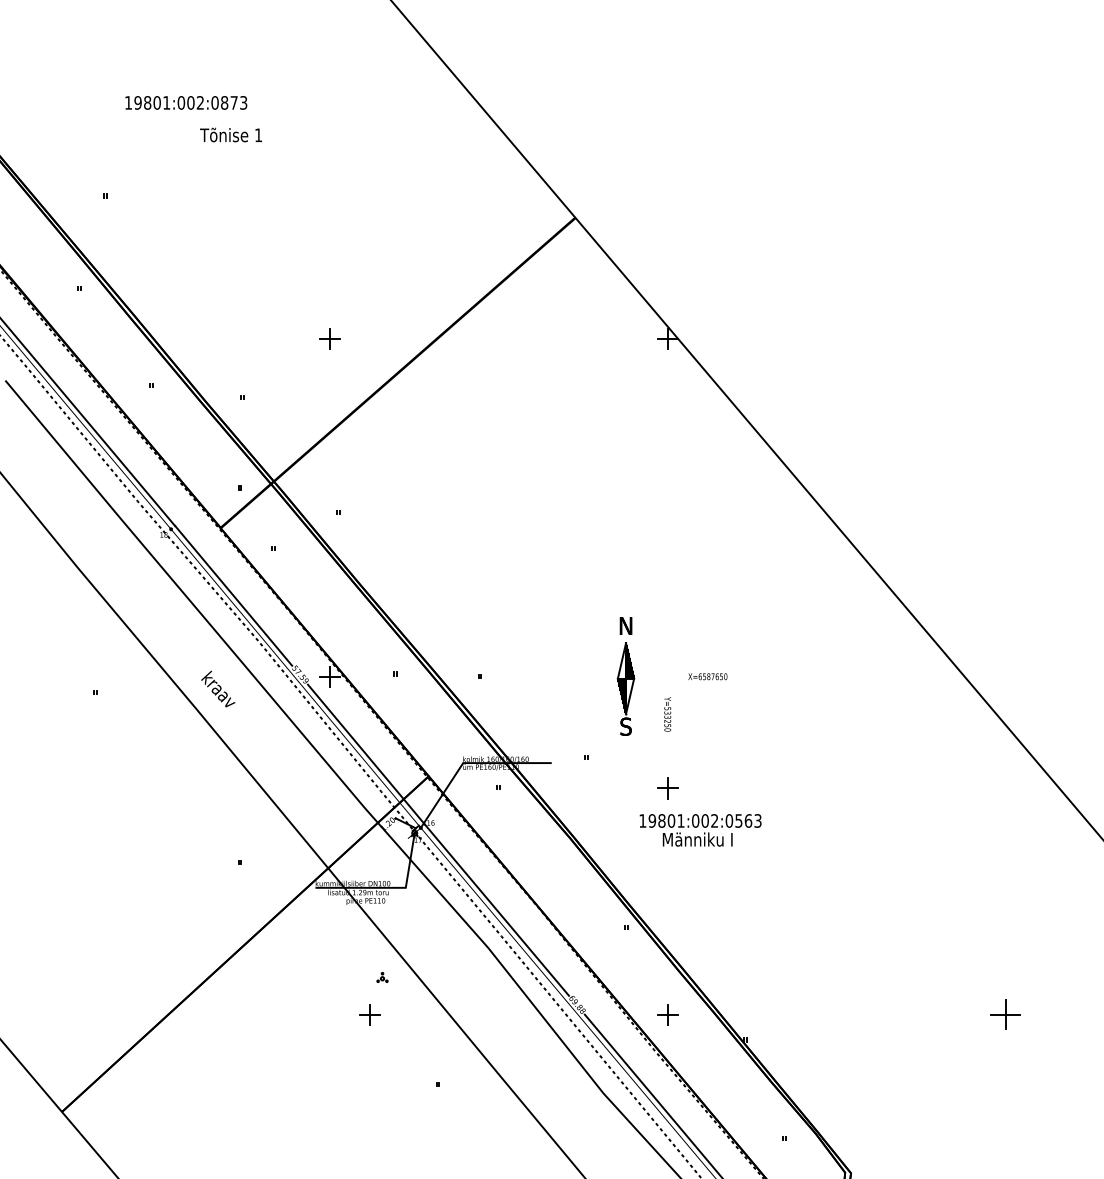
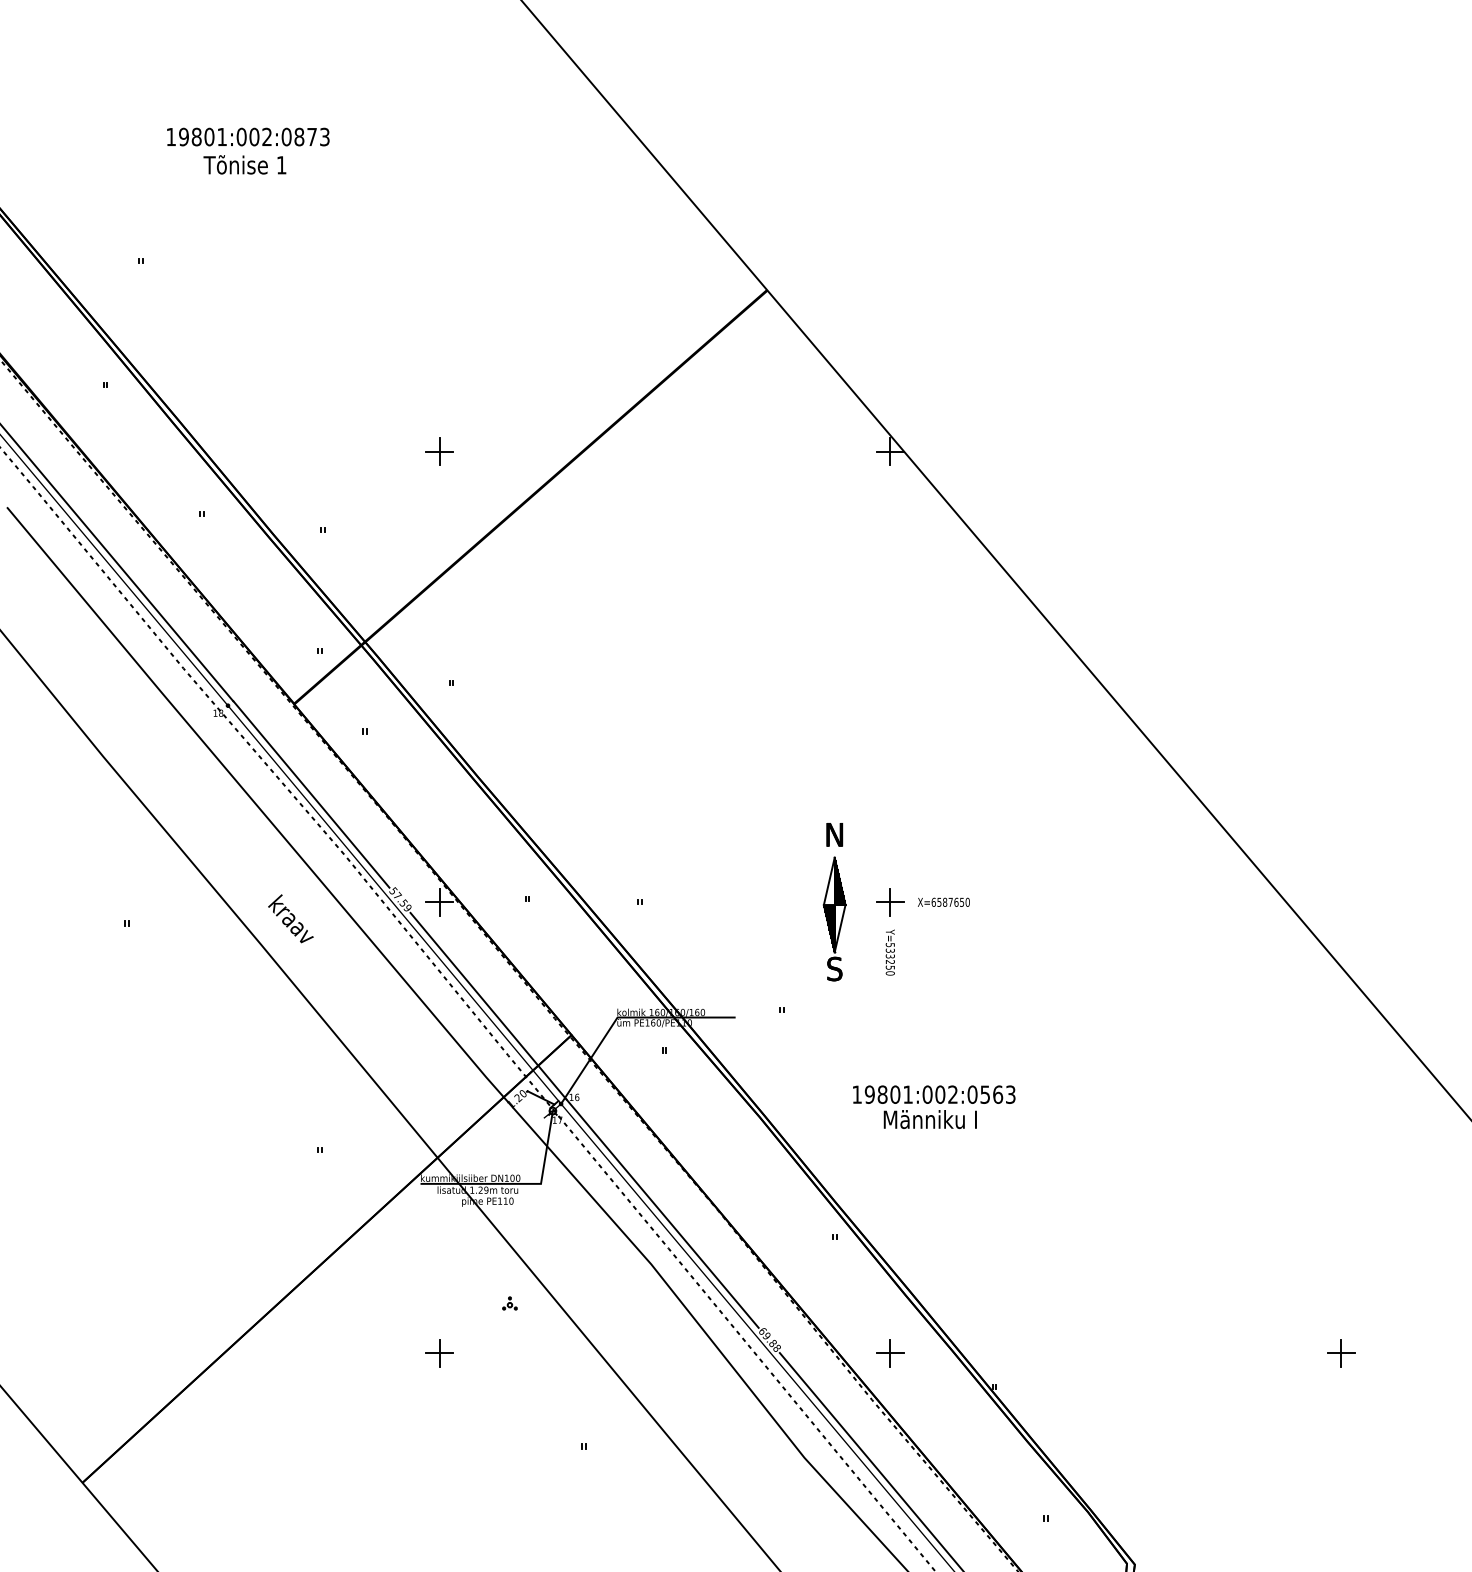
text: (230, 134) -> (244, 164), moved
part: (667, 788) -> (890, 902), moved
part: (370, 1015) -> (439, 1353), moved
part: (1006, 1015) -> (1341, 1353), size x0.71

